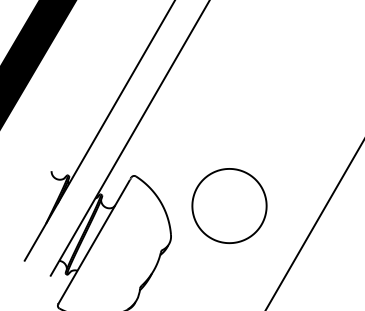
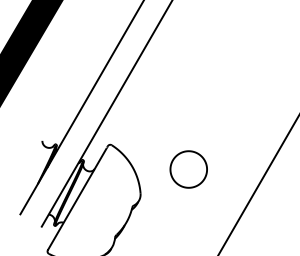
part: (229, 205) -> (188, 169), size x0.6

